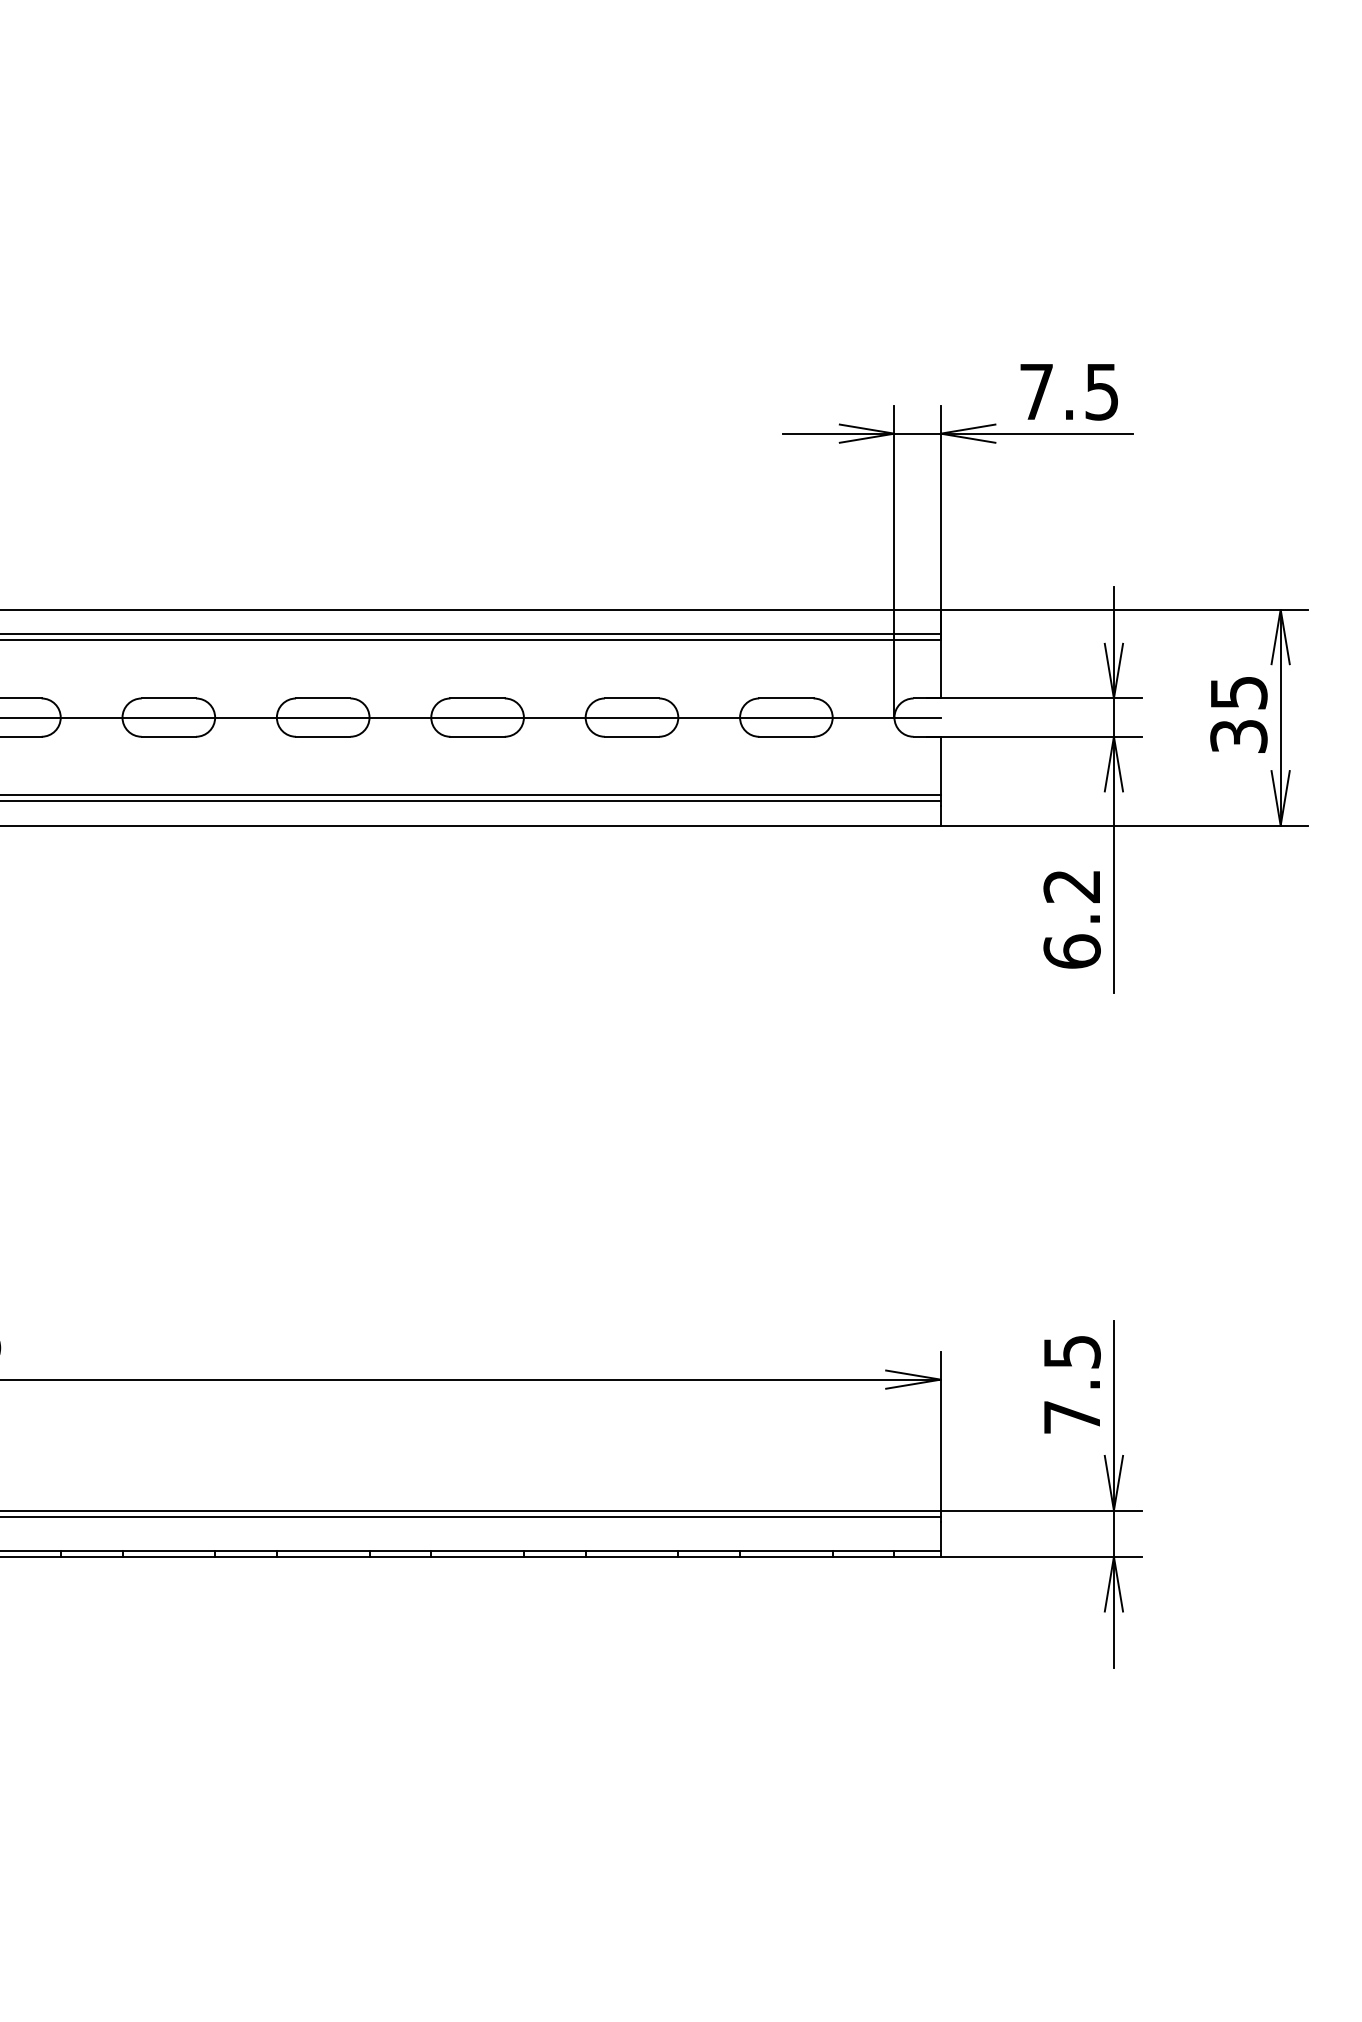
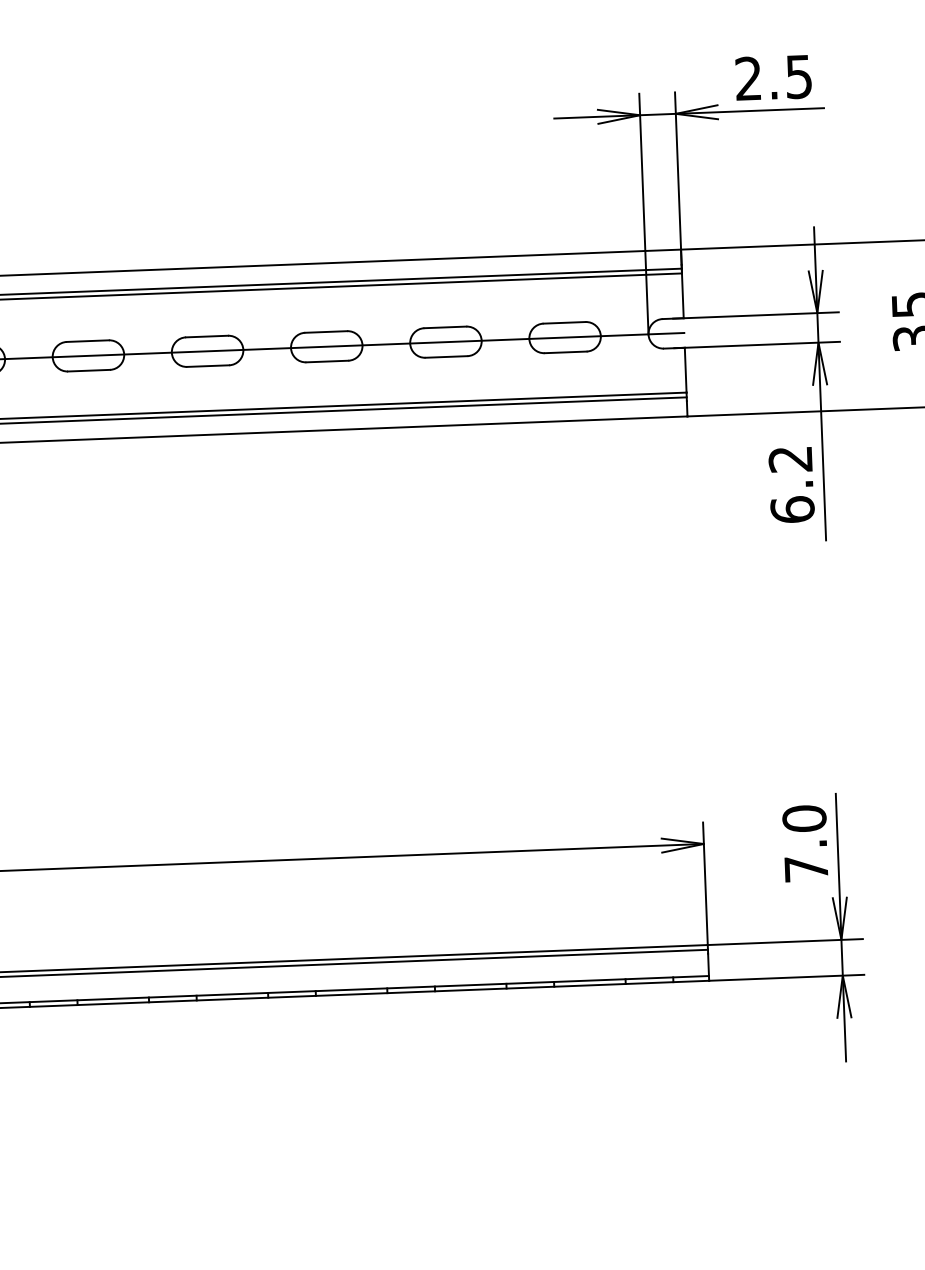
text: (1036, 391) -> (748, 78), 7.5 -> 2.5
text: (1071, 1351) -> (803, 818), 7.5 -> 7.0

